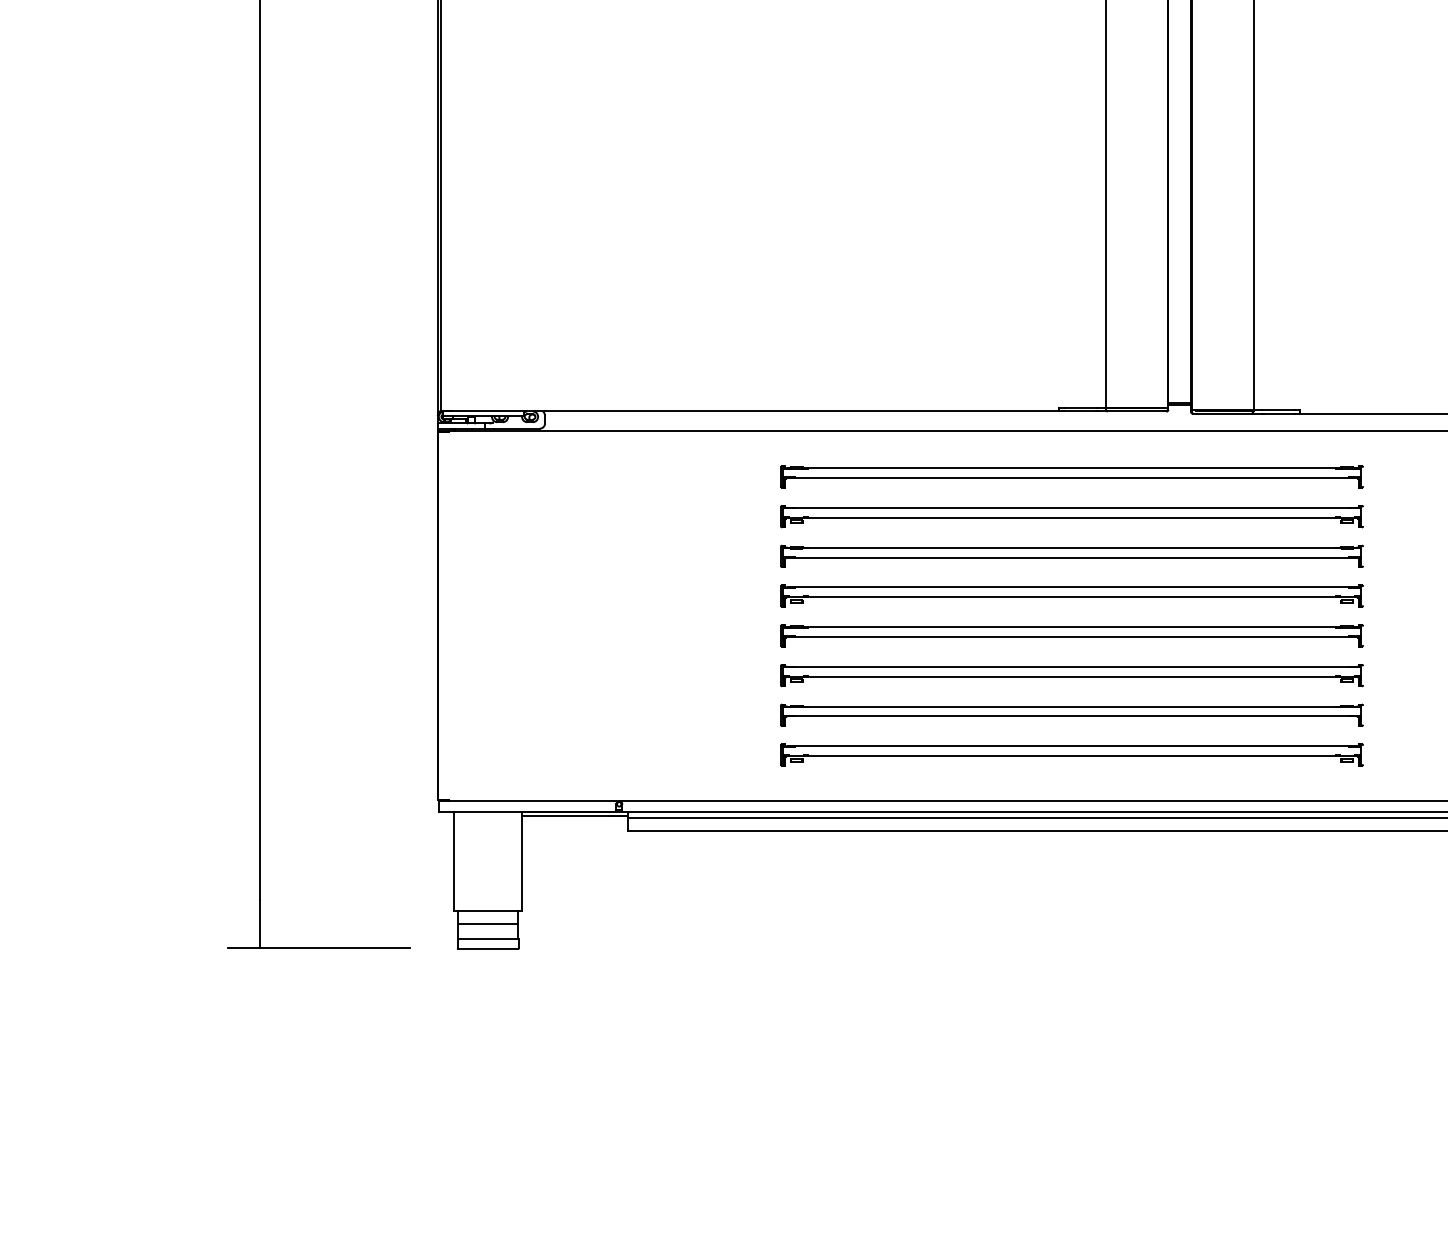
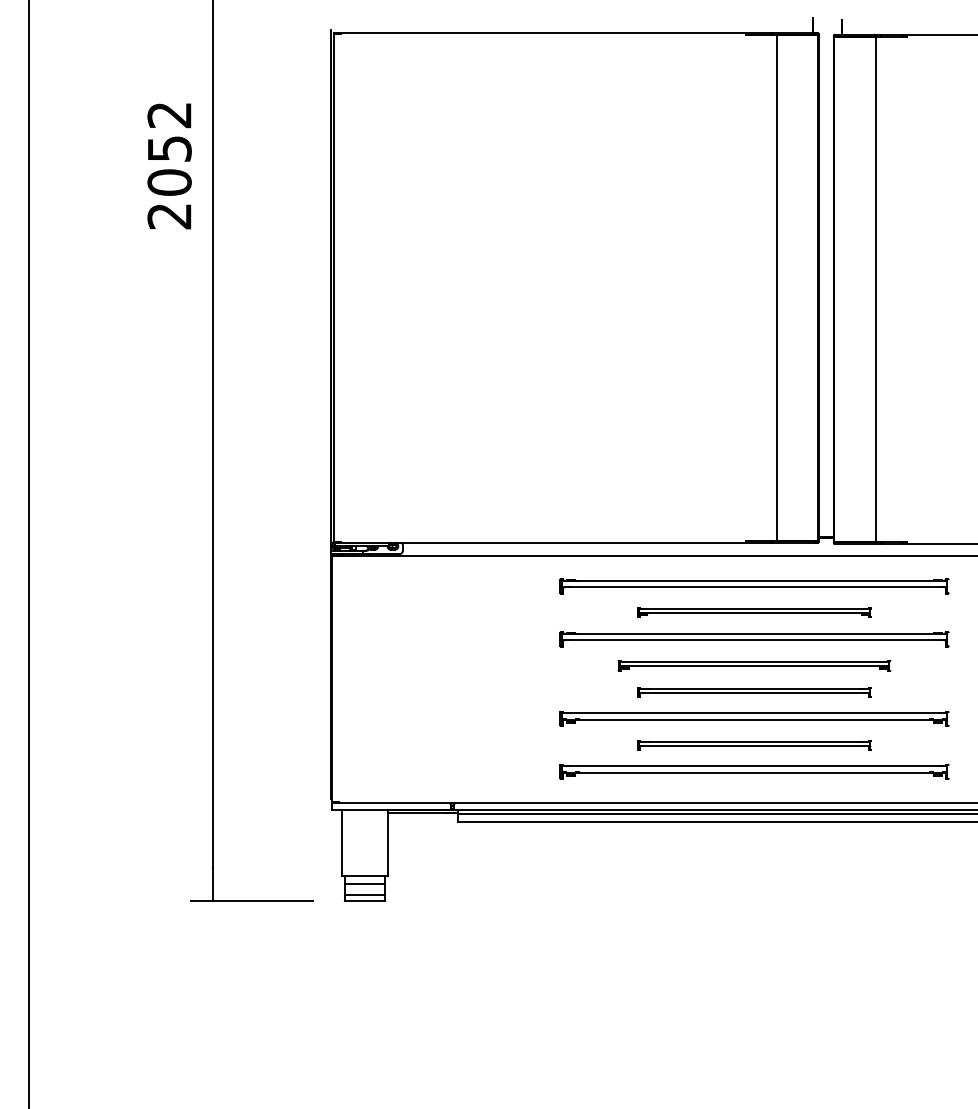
part: (1072, 516) -> (754, 612), size x0.6
part: (1072, 595) -> (754, 665), size x0.7
part: (1072, 636) -> (754, 692), size x0.6
part: (1072, 715) -> (754, 745), size x0.6

